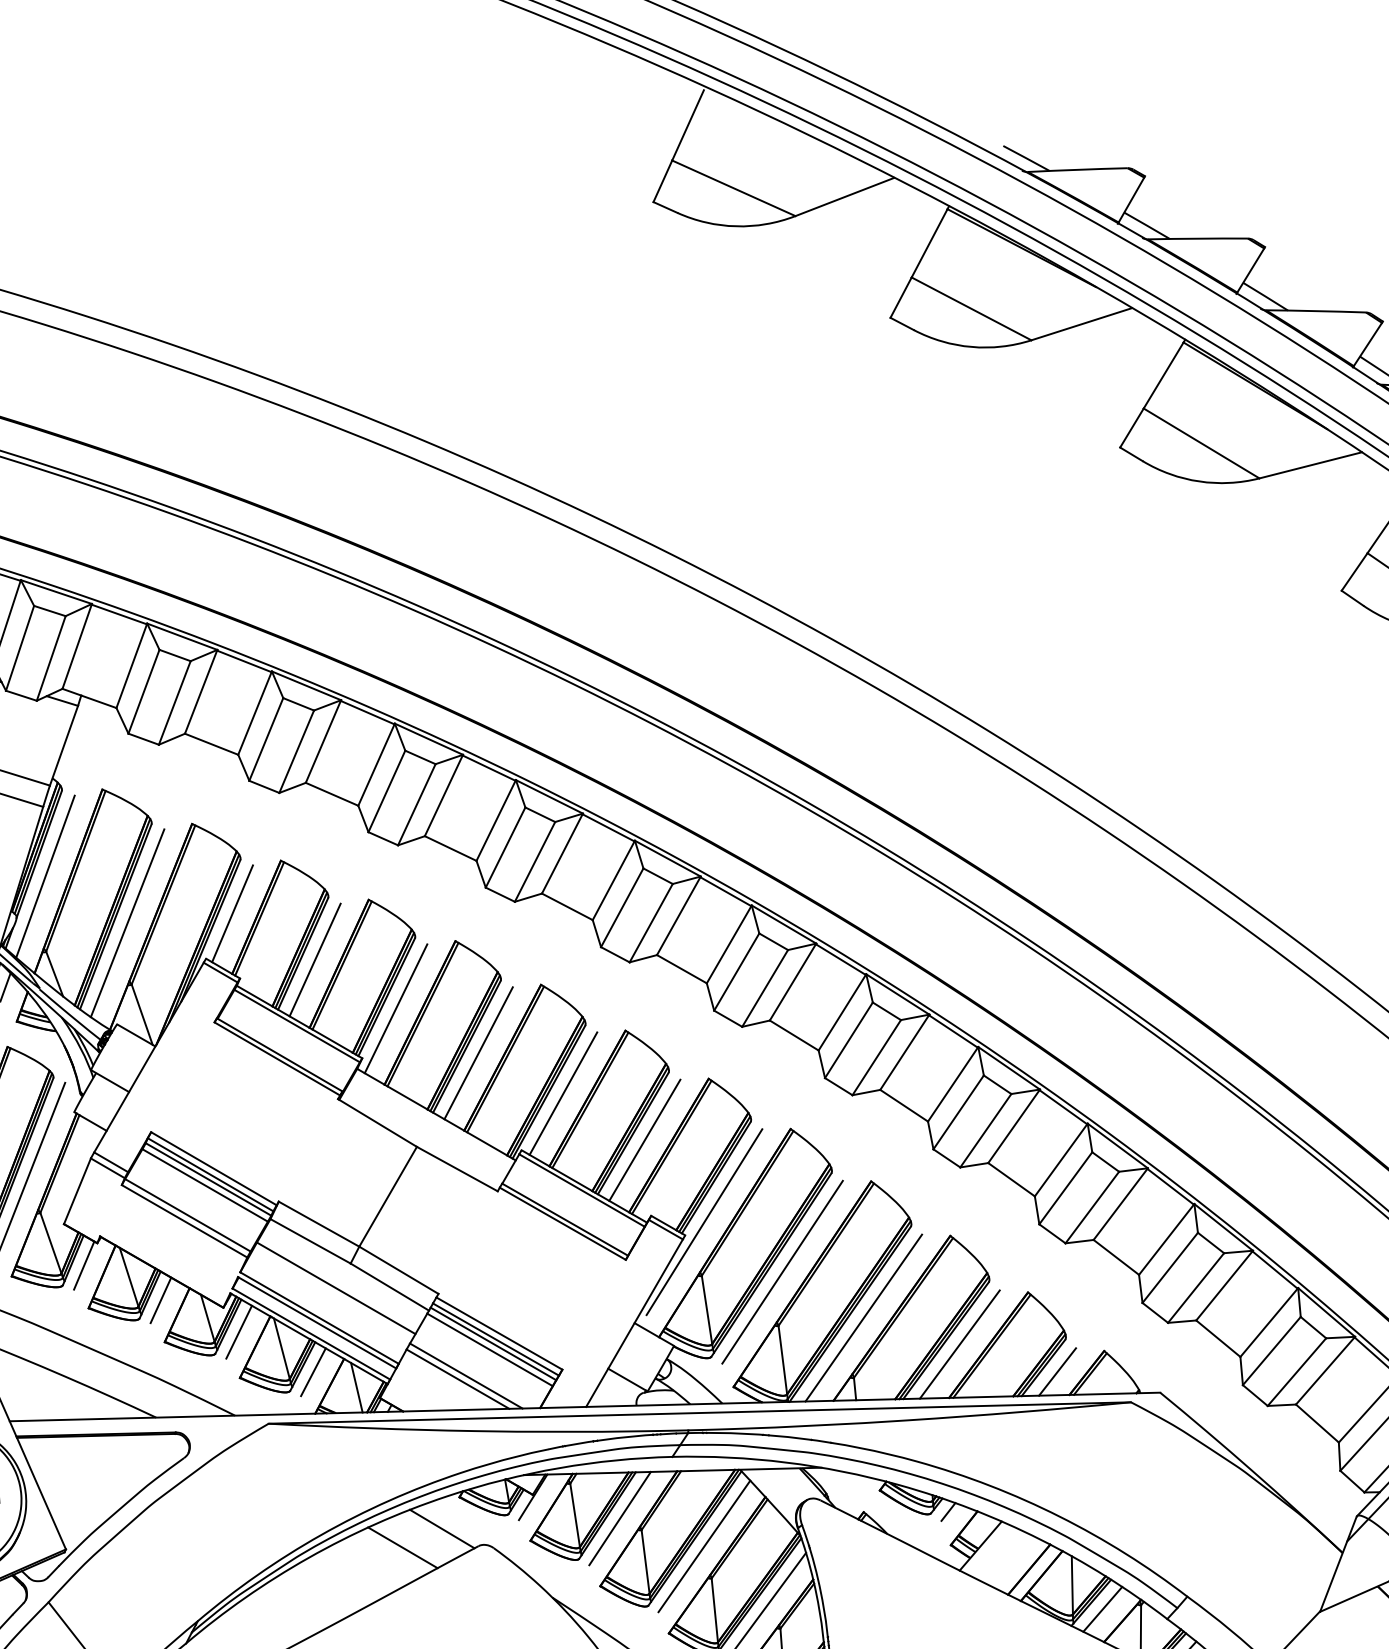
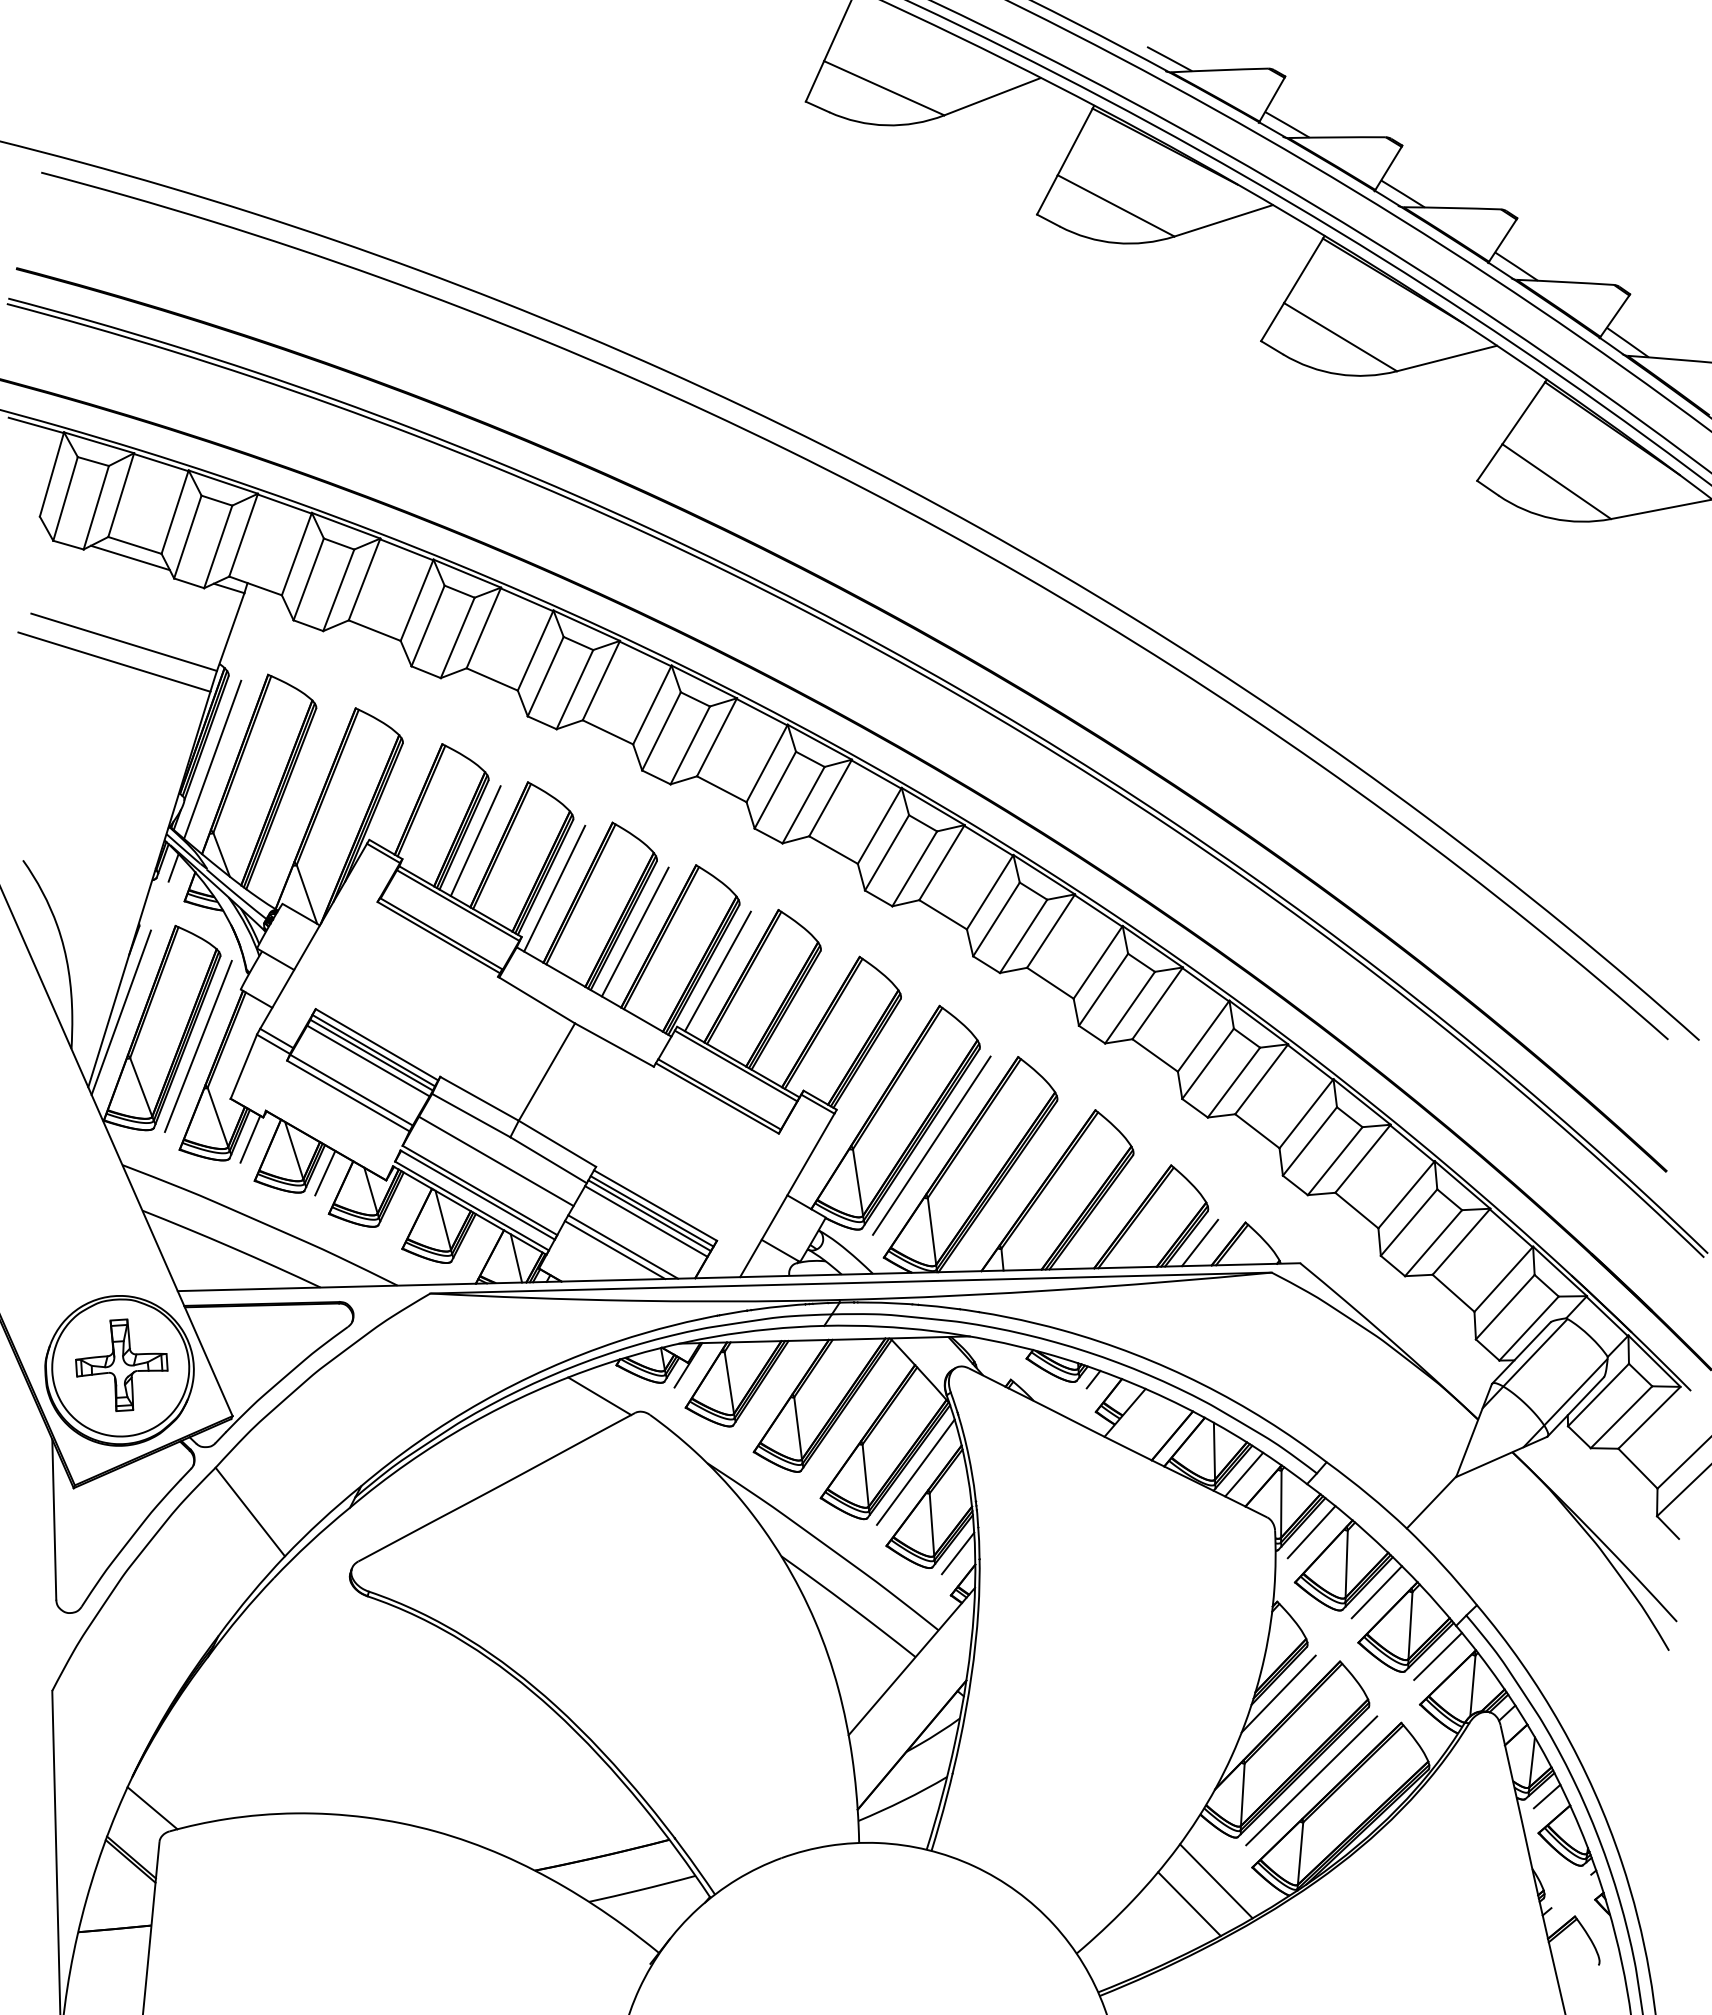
line: (232, 913) -> (395, 795), removed
line: (127, 922) -> (292, 804), removed
line: (644, 1139) -> (797, 1016), removed
line: (704, 1221) -> (855, 1096), removed
line: (863, 1318) -> (1010, 1190), removed
line: (239, 1332) -> (401, 1204), removed
line: (959, 1344) -> (1104, 1216), removed
line: (313, 1372) -> (474, 1243), removed
line: (620, 1518) -> (773, 1385), removed
line: (704, 1546) -> (855, 1413), removed
line: (403, 1547) -> (561, 1414), removed

